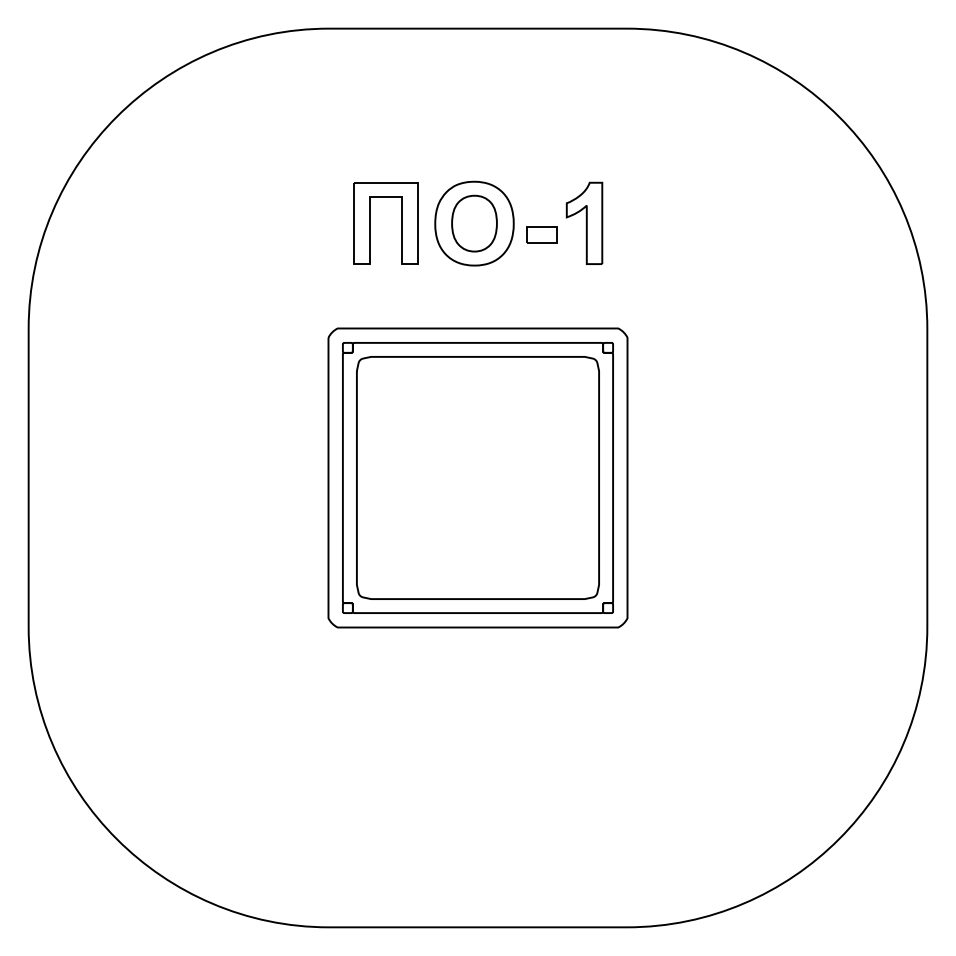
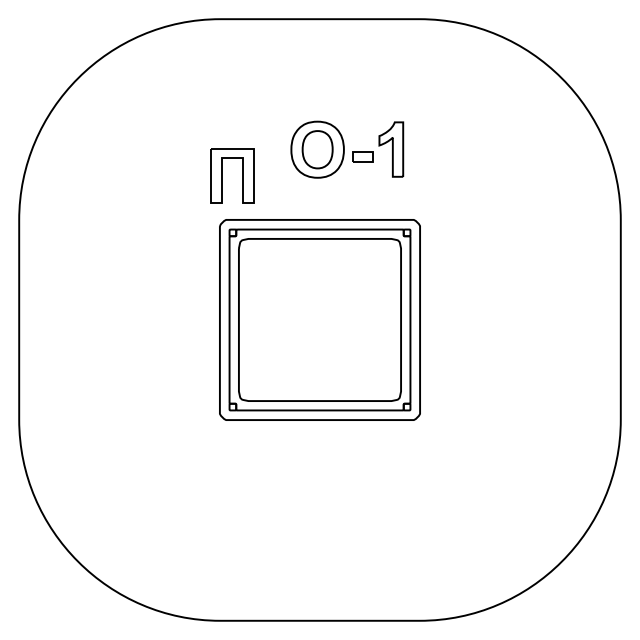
part: (371, 223) -> (222, 175), moved

